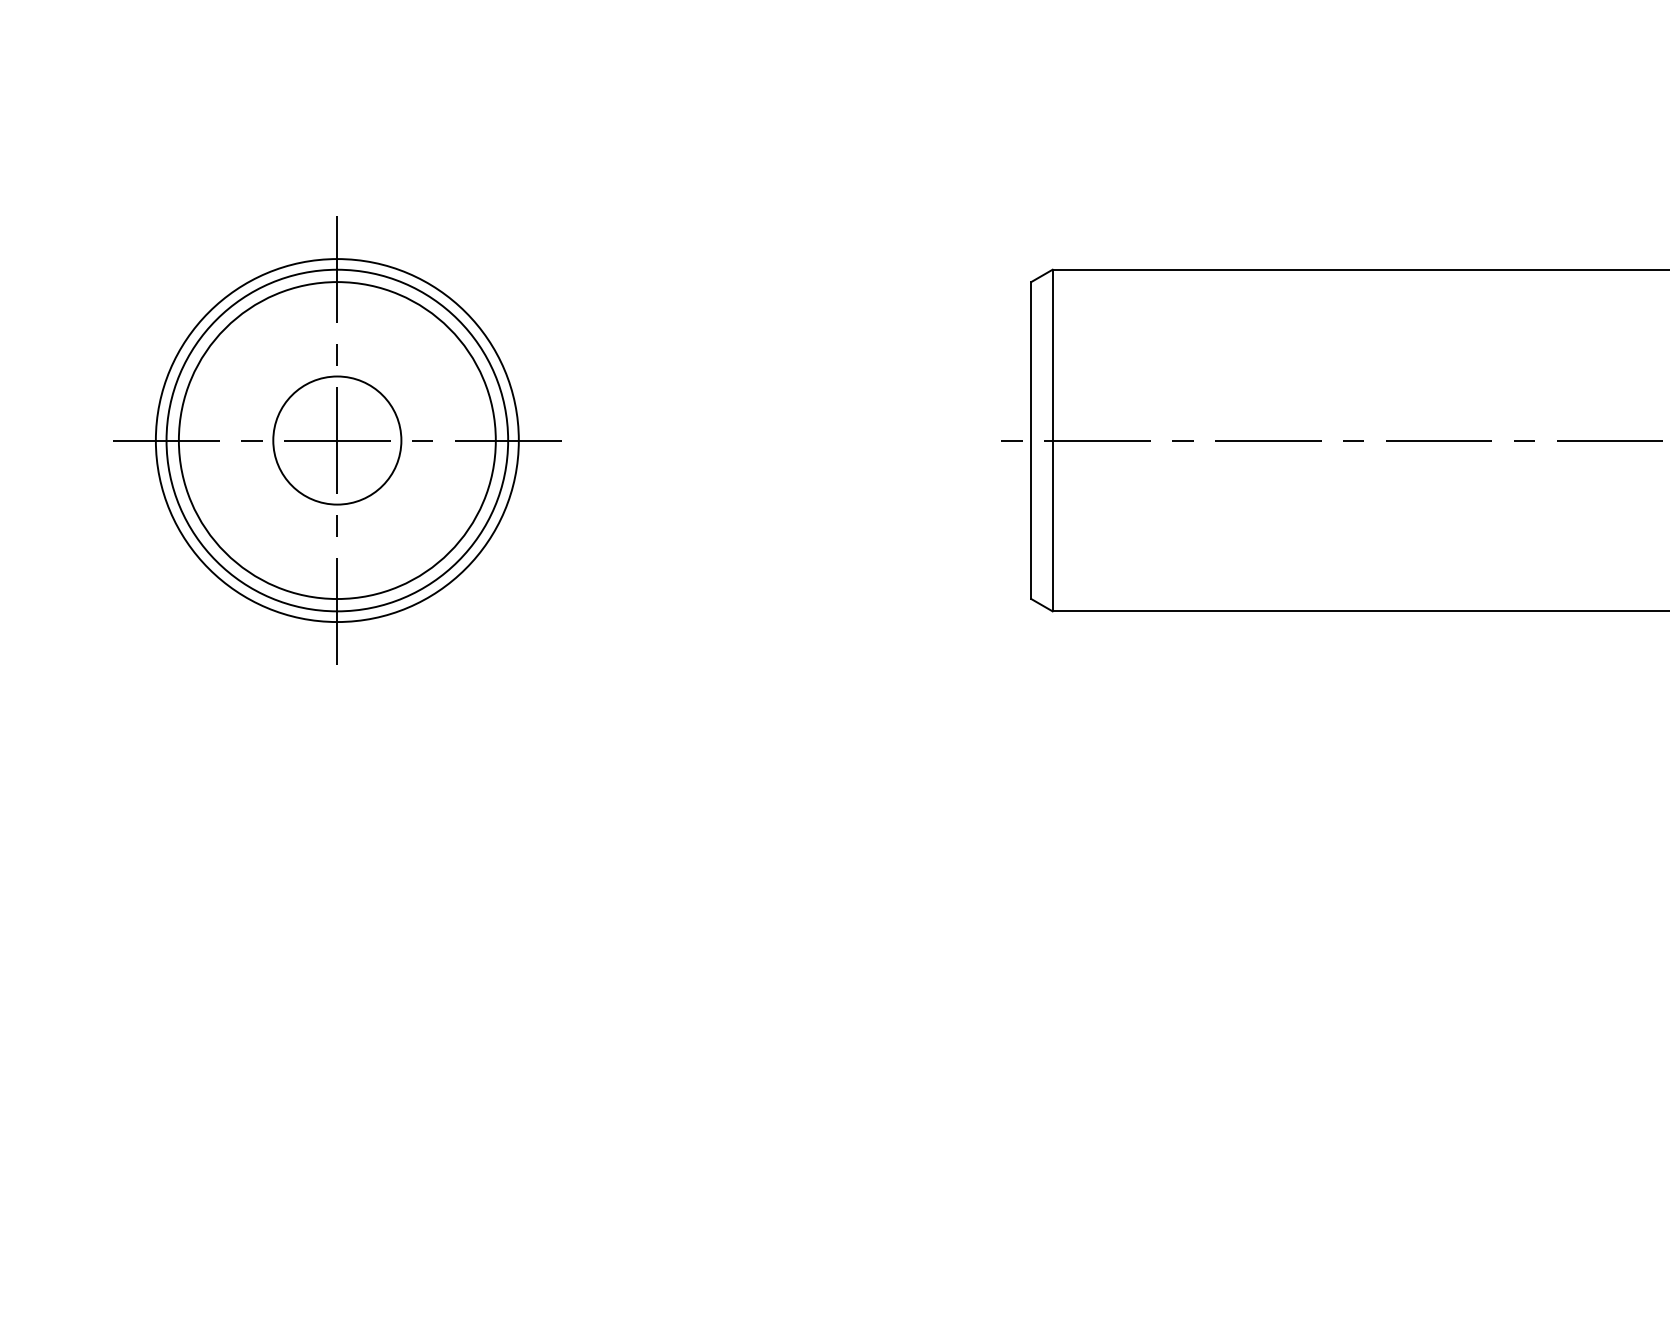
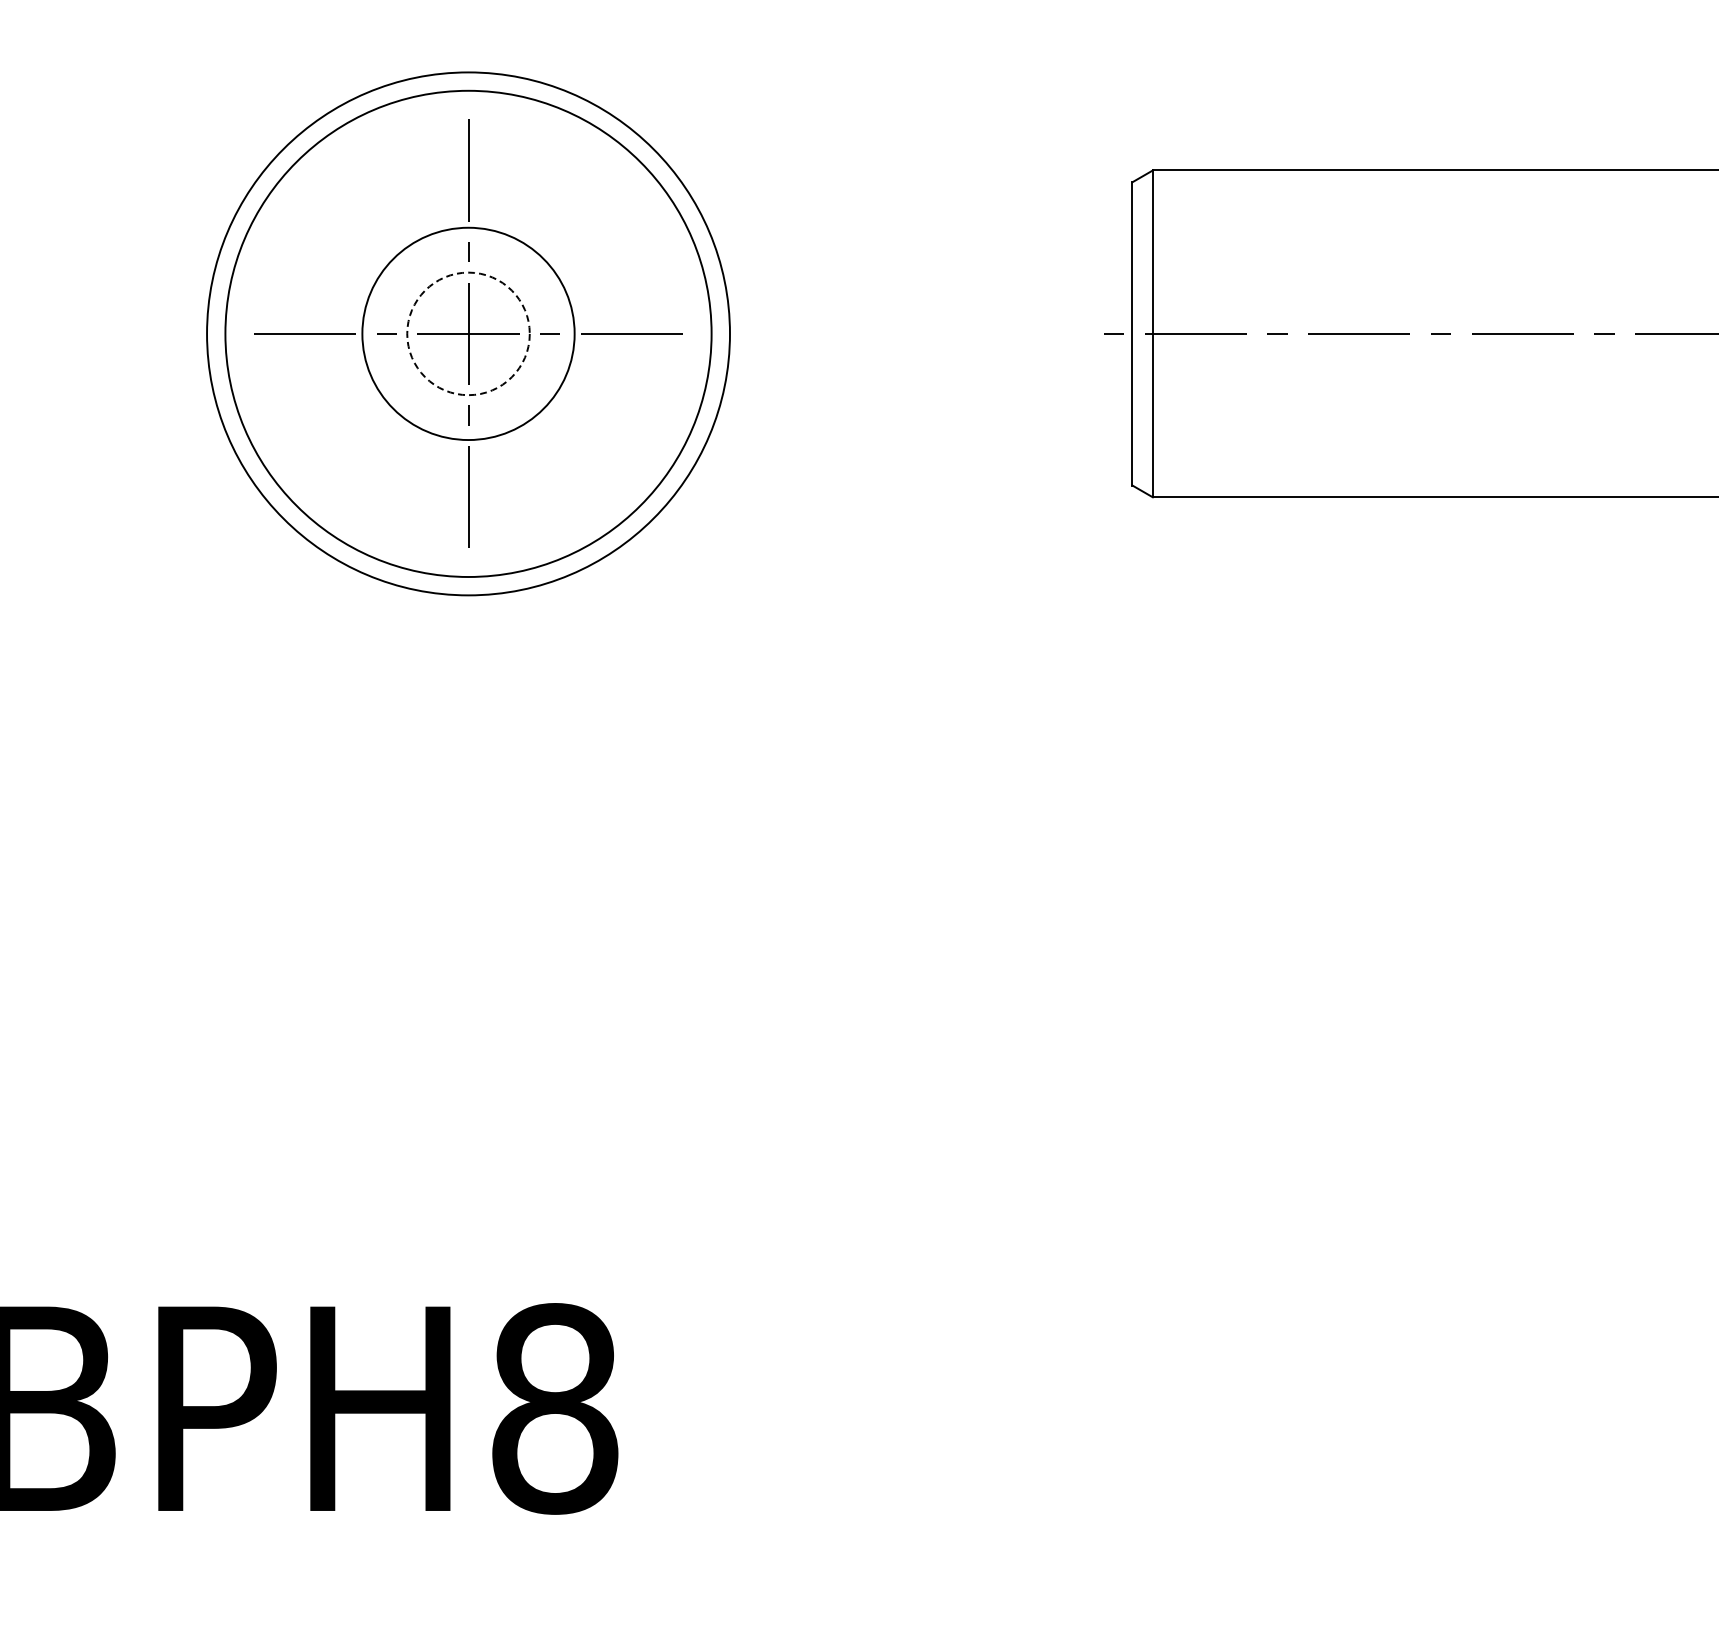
circle: (337, 440) -> (468, 333), size x0.7
circle: (337, 440) -> (468, 333), size x1.4
circle: (337, 440) -> (468, 333), size x1.6
circle: (337, 440) -> (468, 333), solid -> dashed

